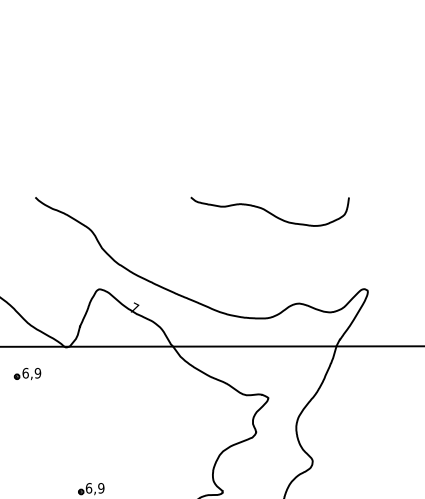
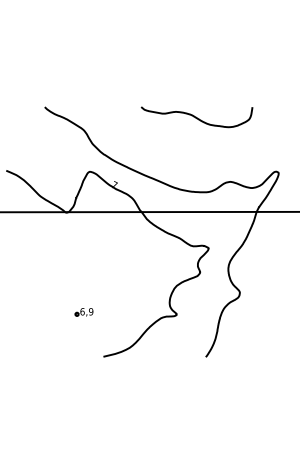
curve: (269, 212) -> (196, 117), moved
part: (26, 374) -> (38, 231), removed

